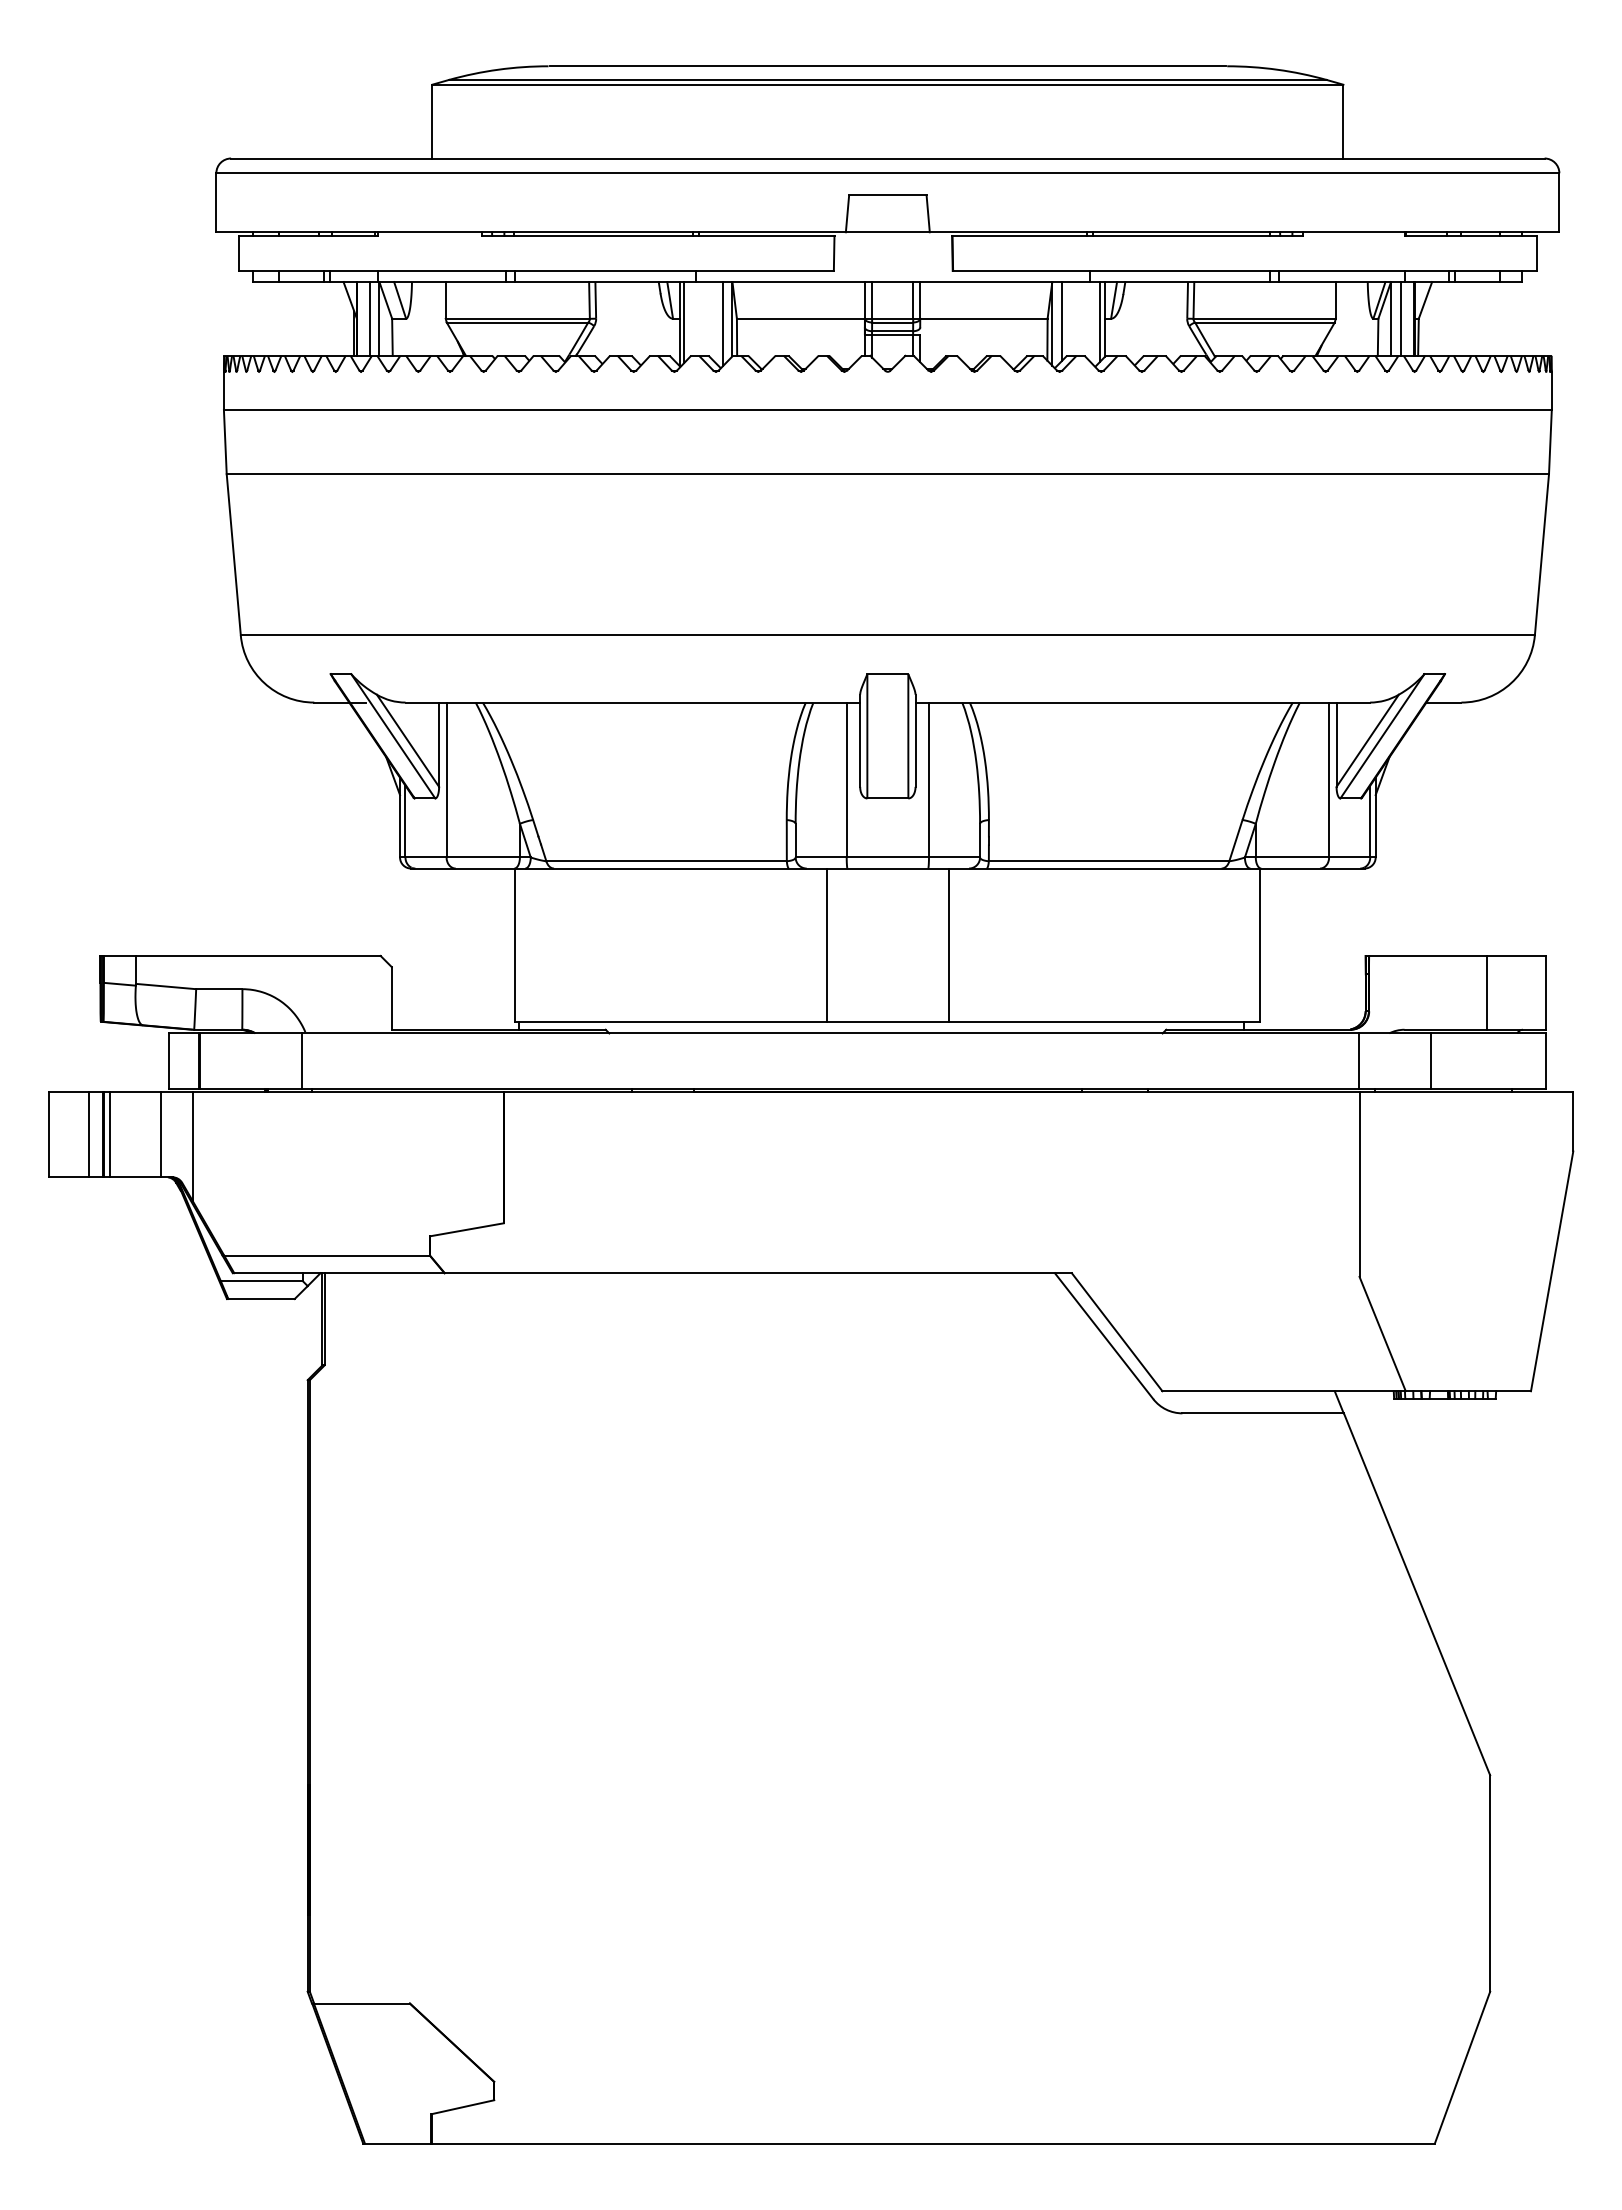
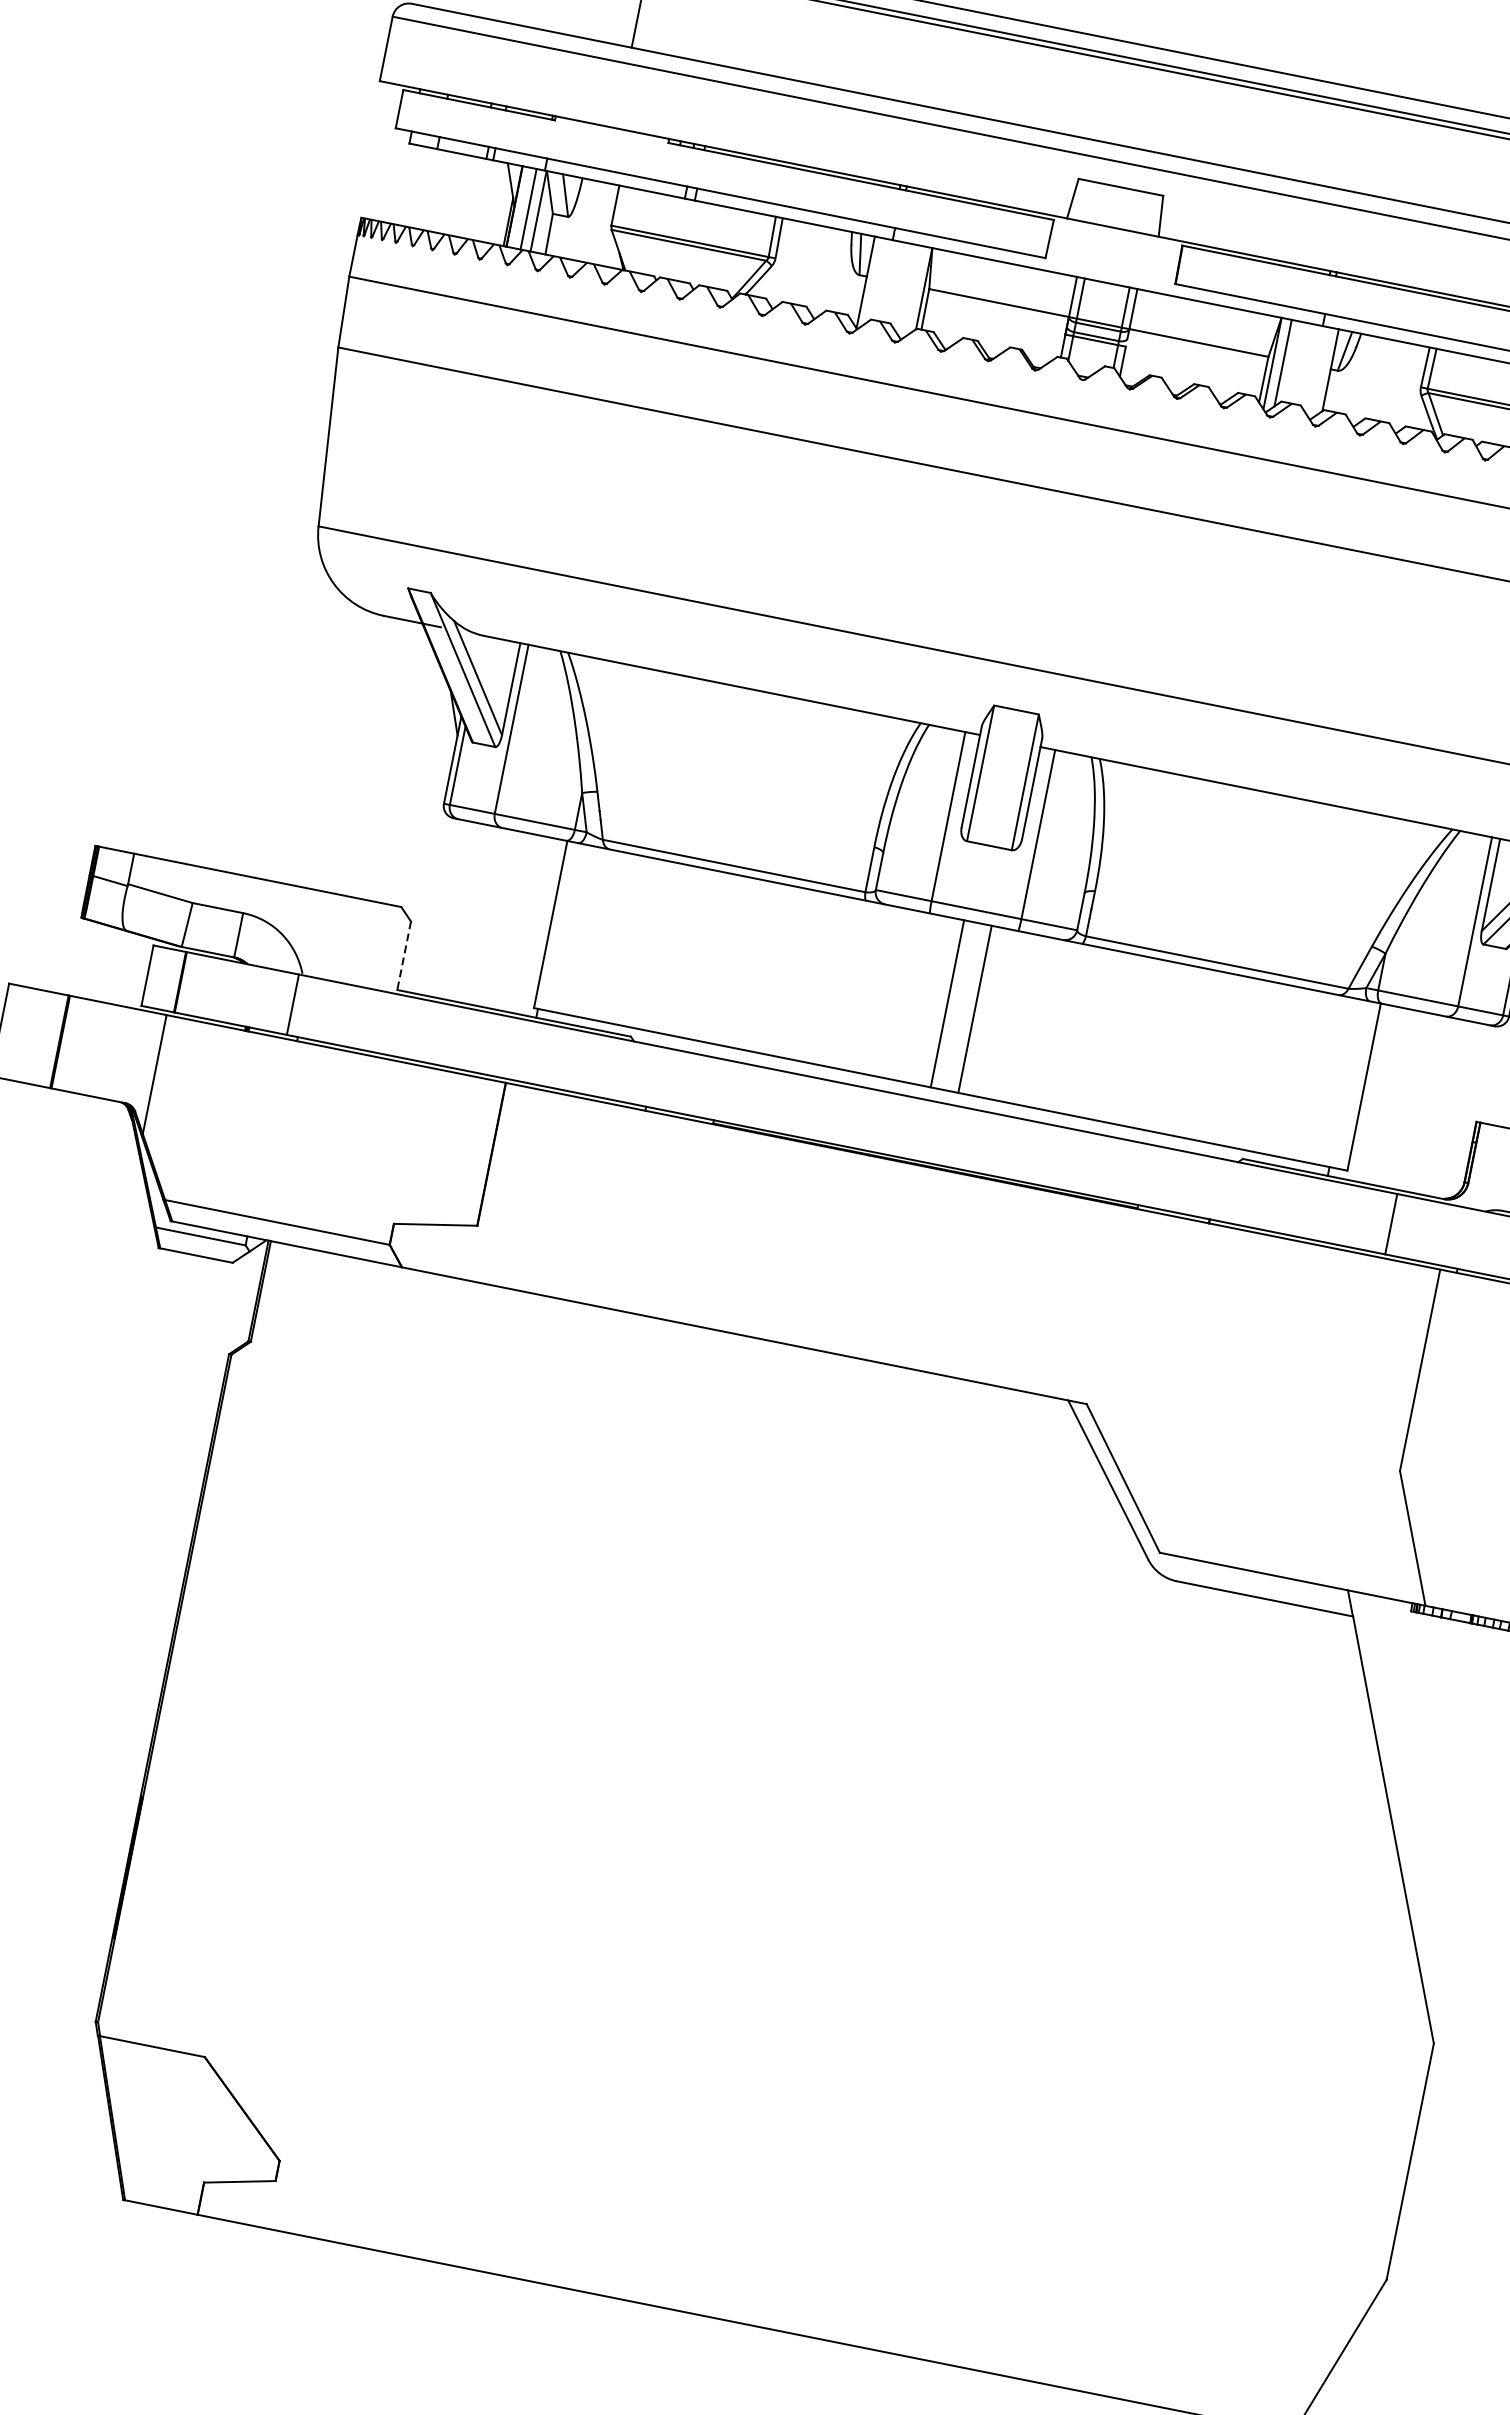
line: (1100, 321) -> (1325, 371), removed
line: (684, 322) -> (871, 281), removed
line: (723, 323) -> (913, 291), removed
line: (827, 944) -> (975, 1008), moved
line: (948, 944) -> (947, 1003), moved
line: (391, 998) -> (403, 955), solid -> dashed
line: (1359, 1060) -> (1391, 1223), moved
line: (89, 1134) -> (44, 1038), removed
line: (109, 1134) -> (66, 1042), removed
line: (160, 1134) -> (122, 1053), removed

